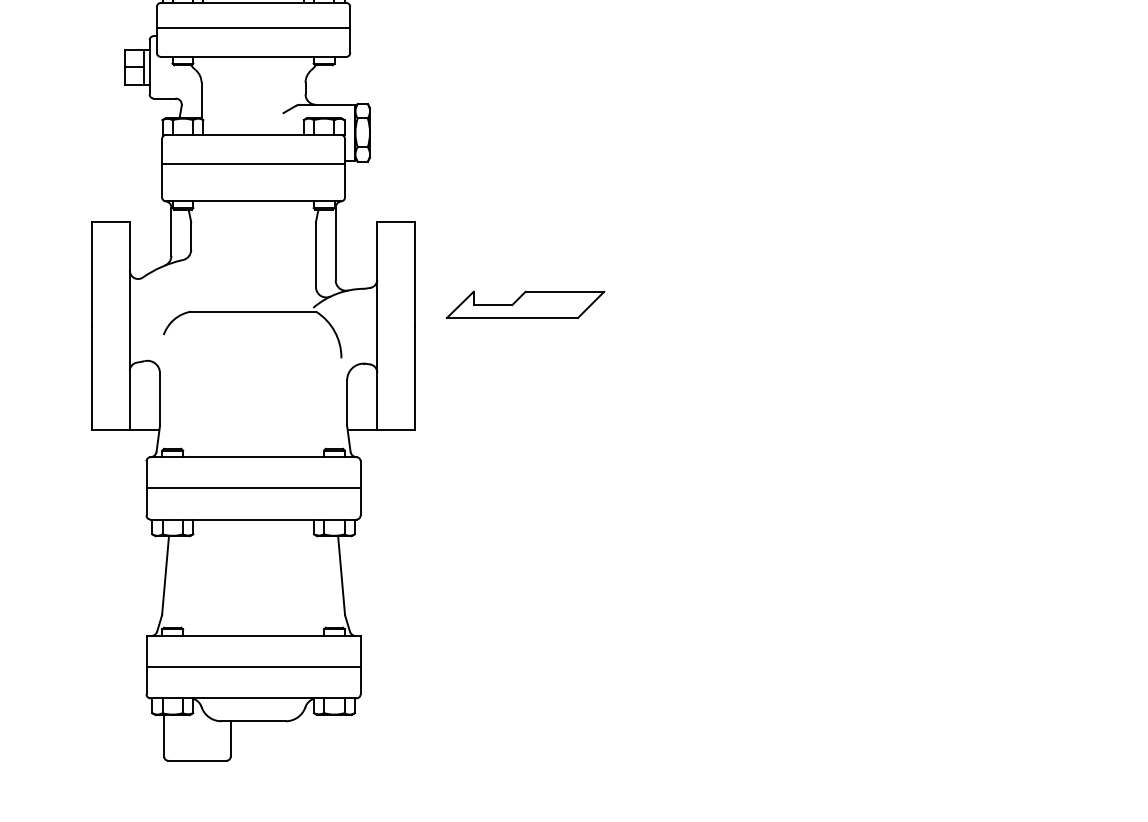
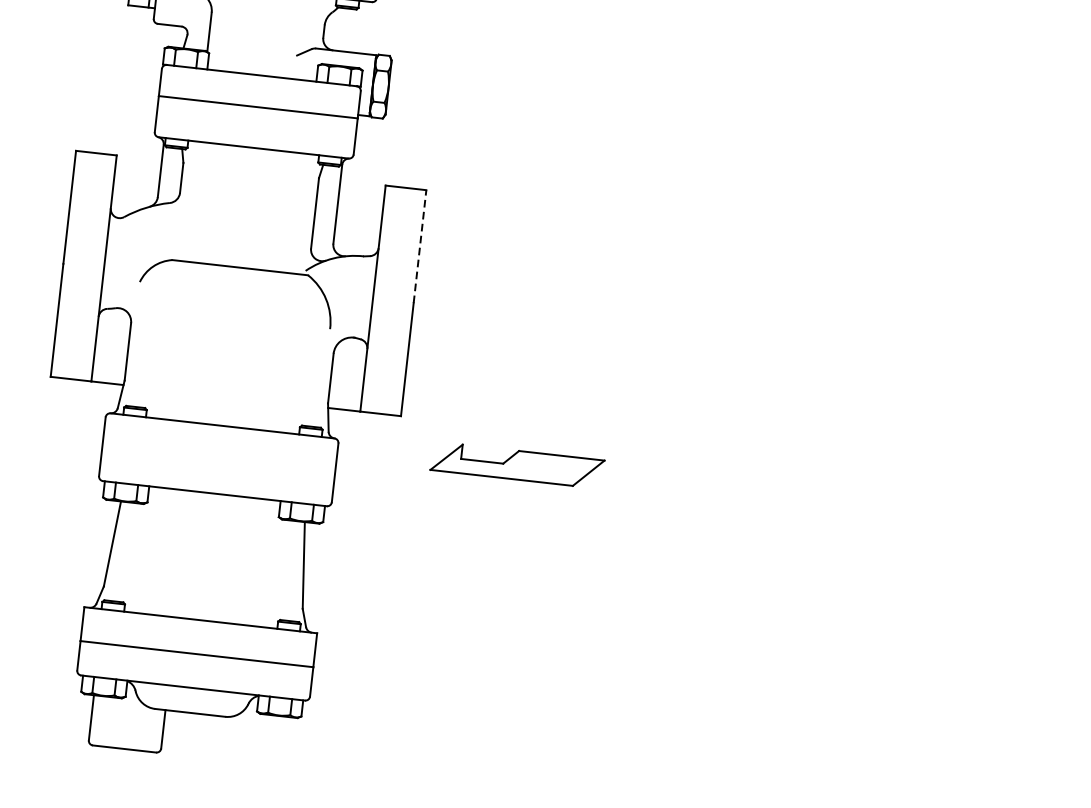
line: (414, 274) -> (419, 246), solid -> dashed
part: (525, 304) -> (517, 464), moved
line: (253, 488) -> (218, 459), removed

